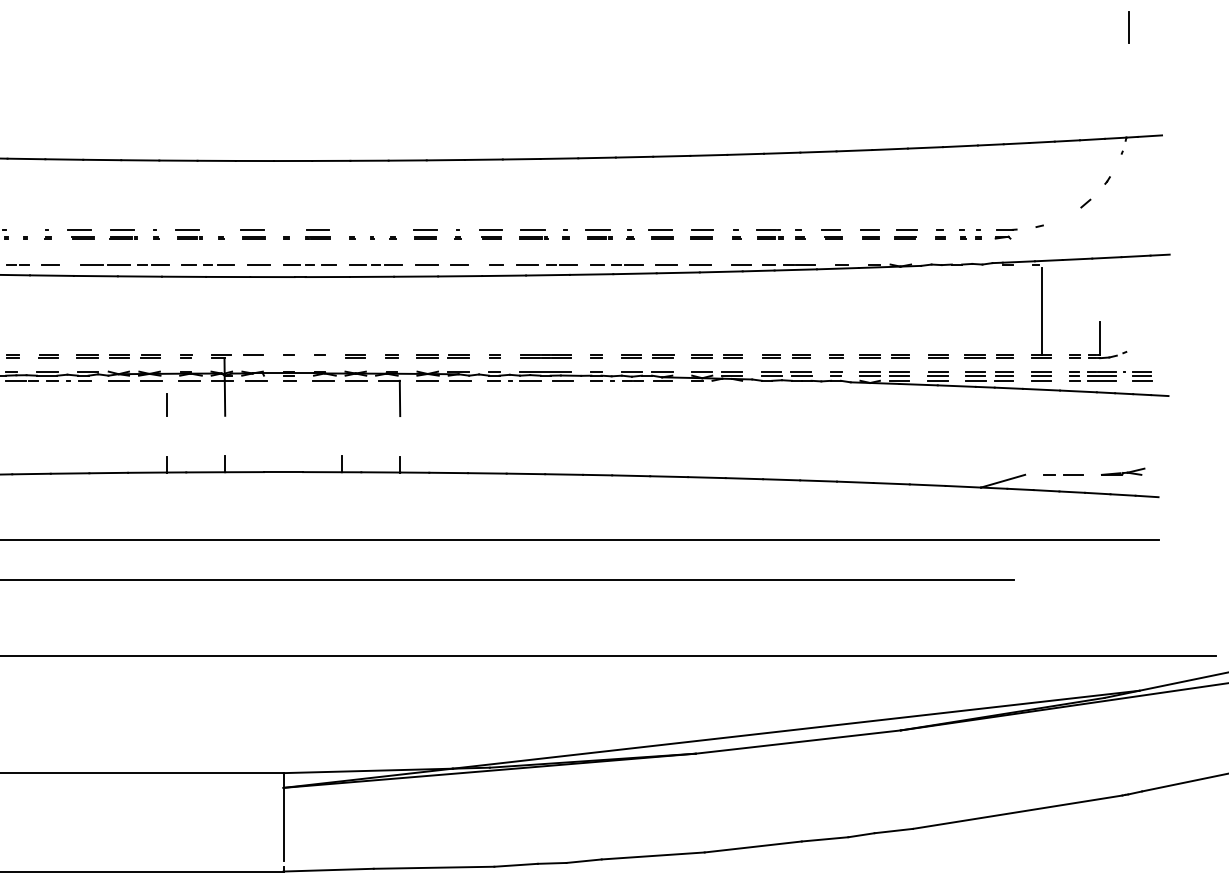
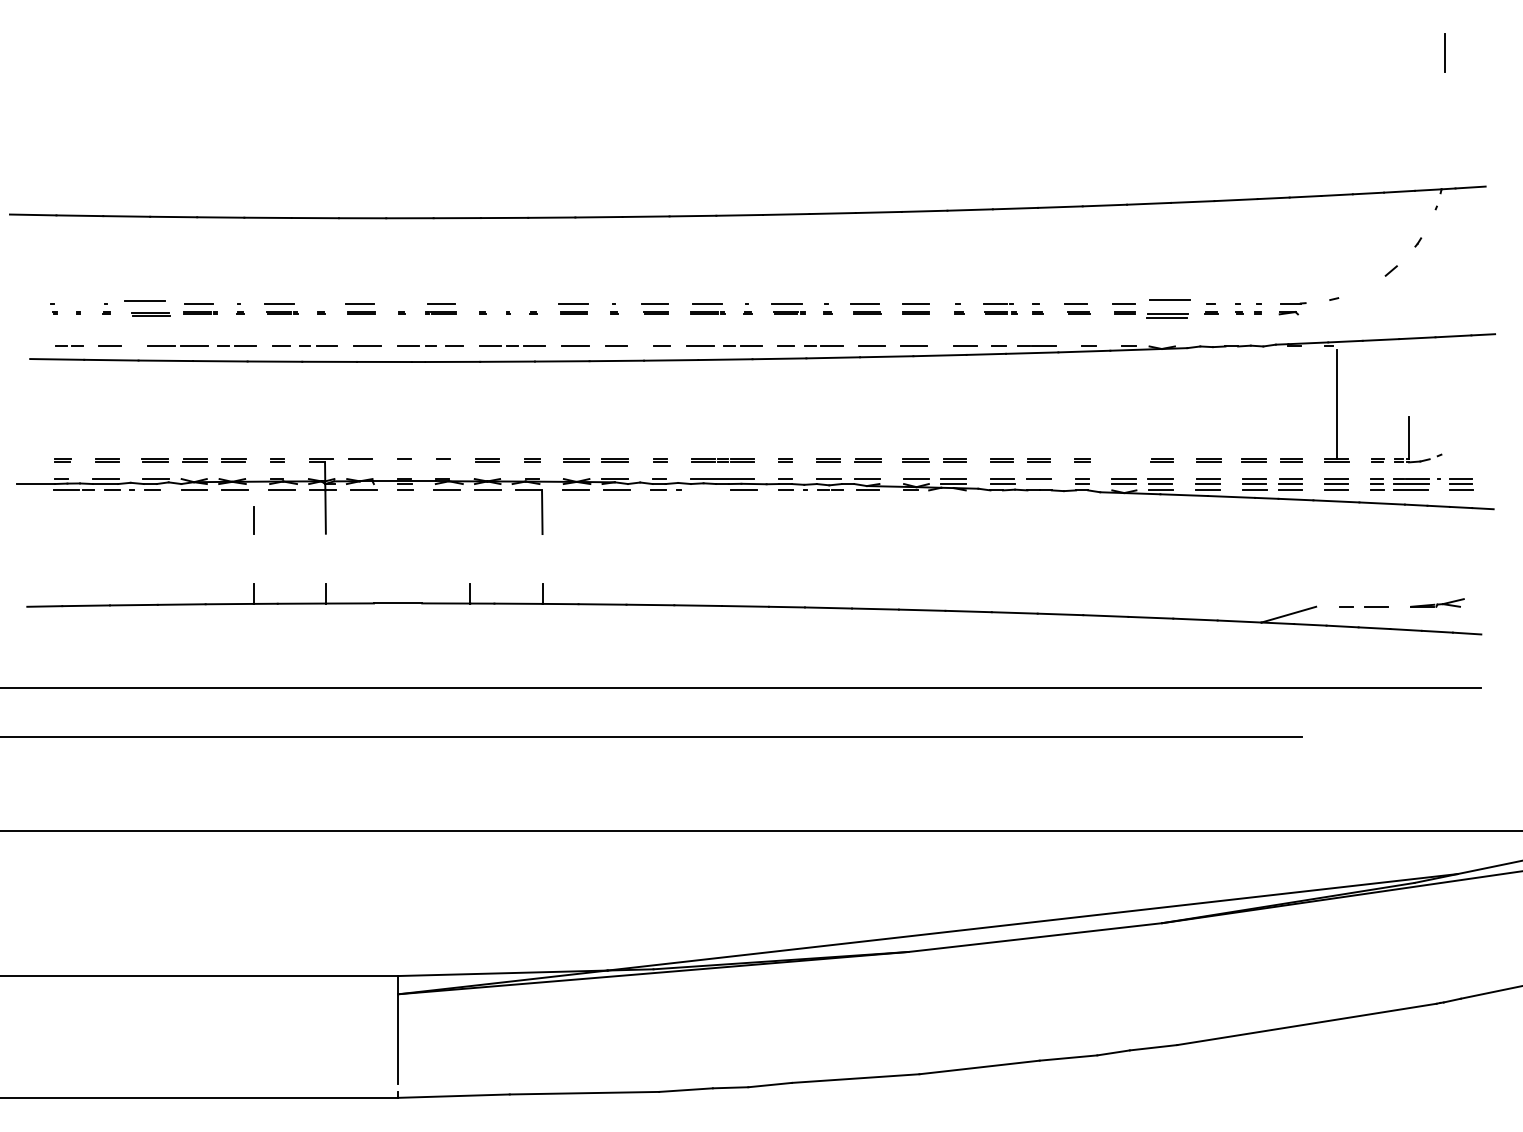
part: (81, 233) -> (147, 308), size x1.4
part: (905, 233) -> (1168, 308), size x1.6
line: (869, 355) -> (1123, 459), removed
line: (801, 376) -> (1039, 484), removed
line: (530, 380) -> (703, 490), removed

